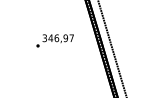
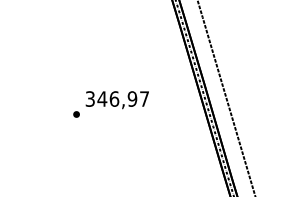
text: (54, 40) -> (109, 103), moved

